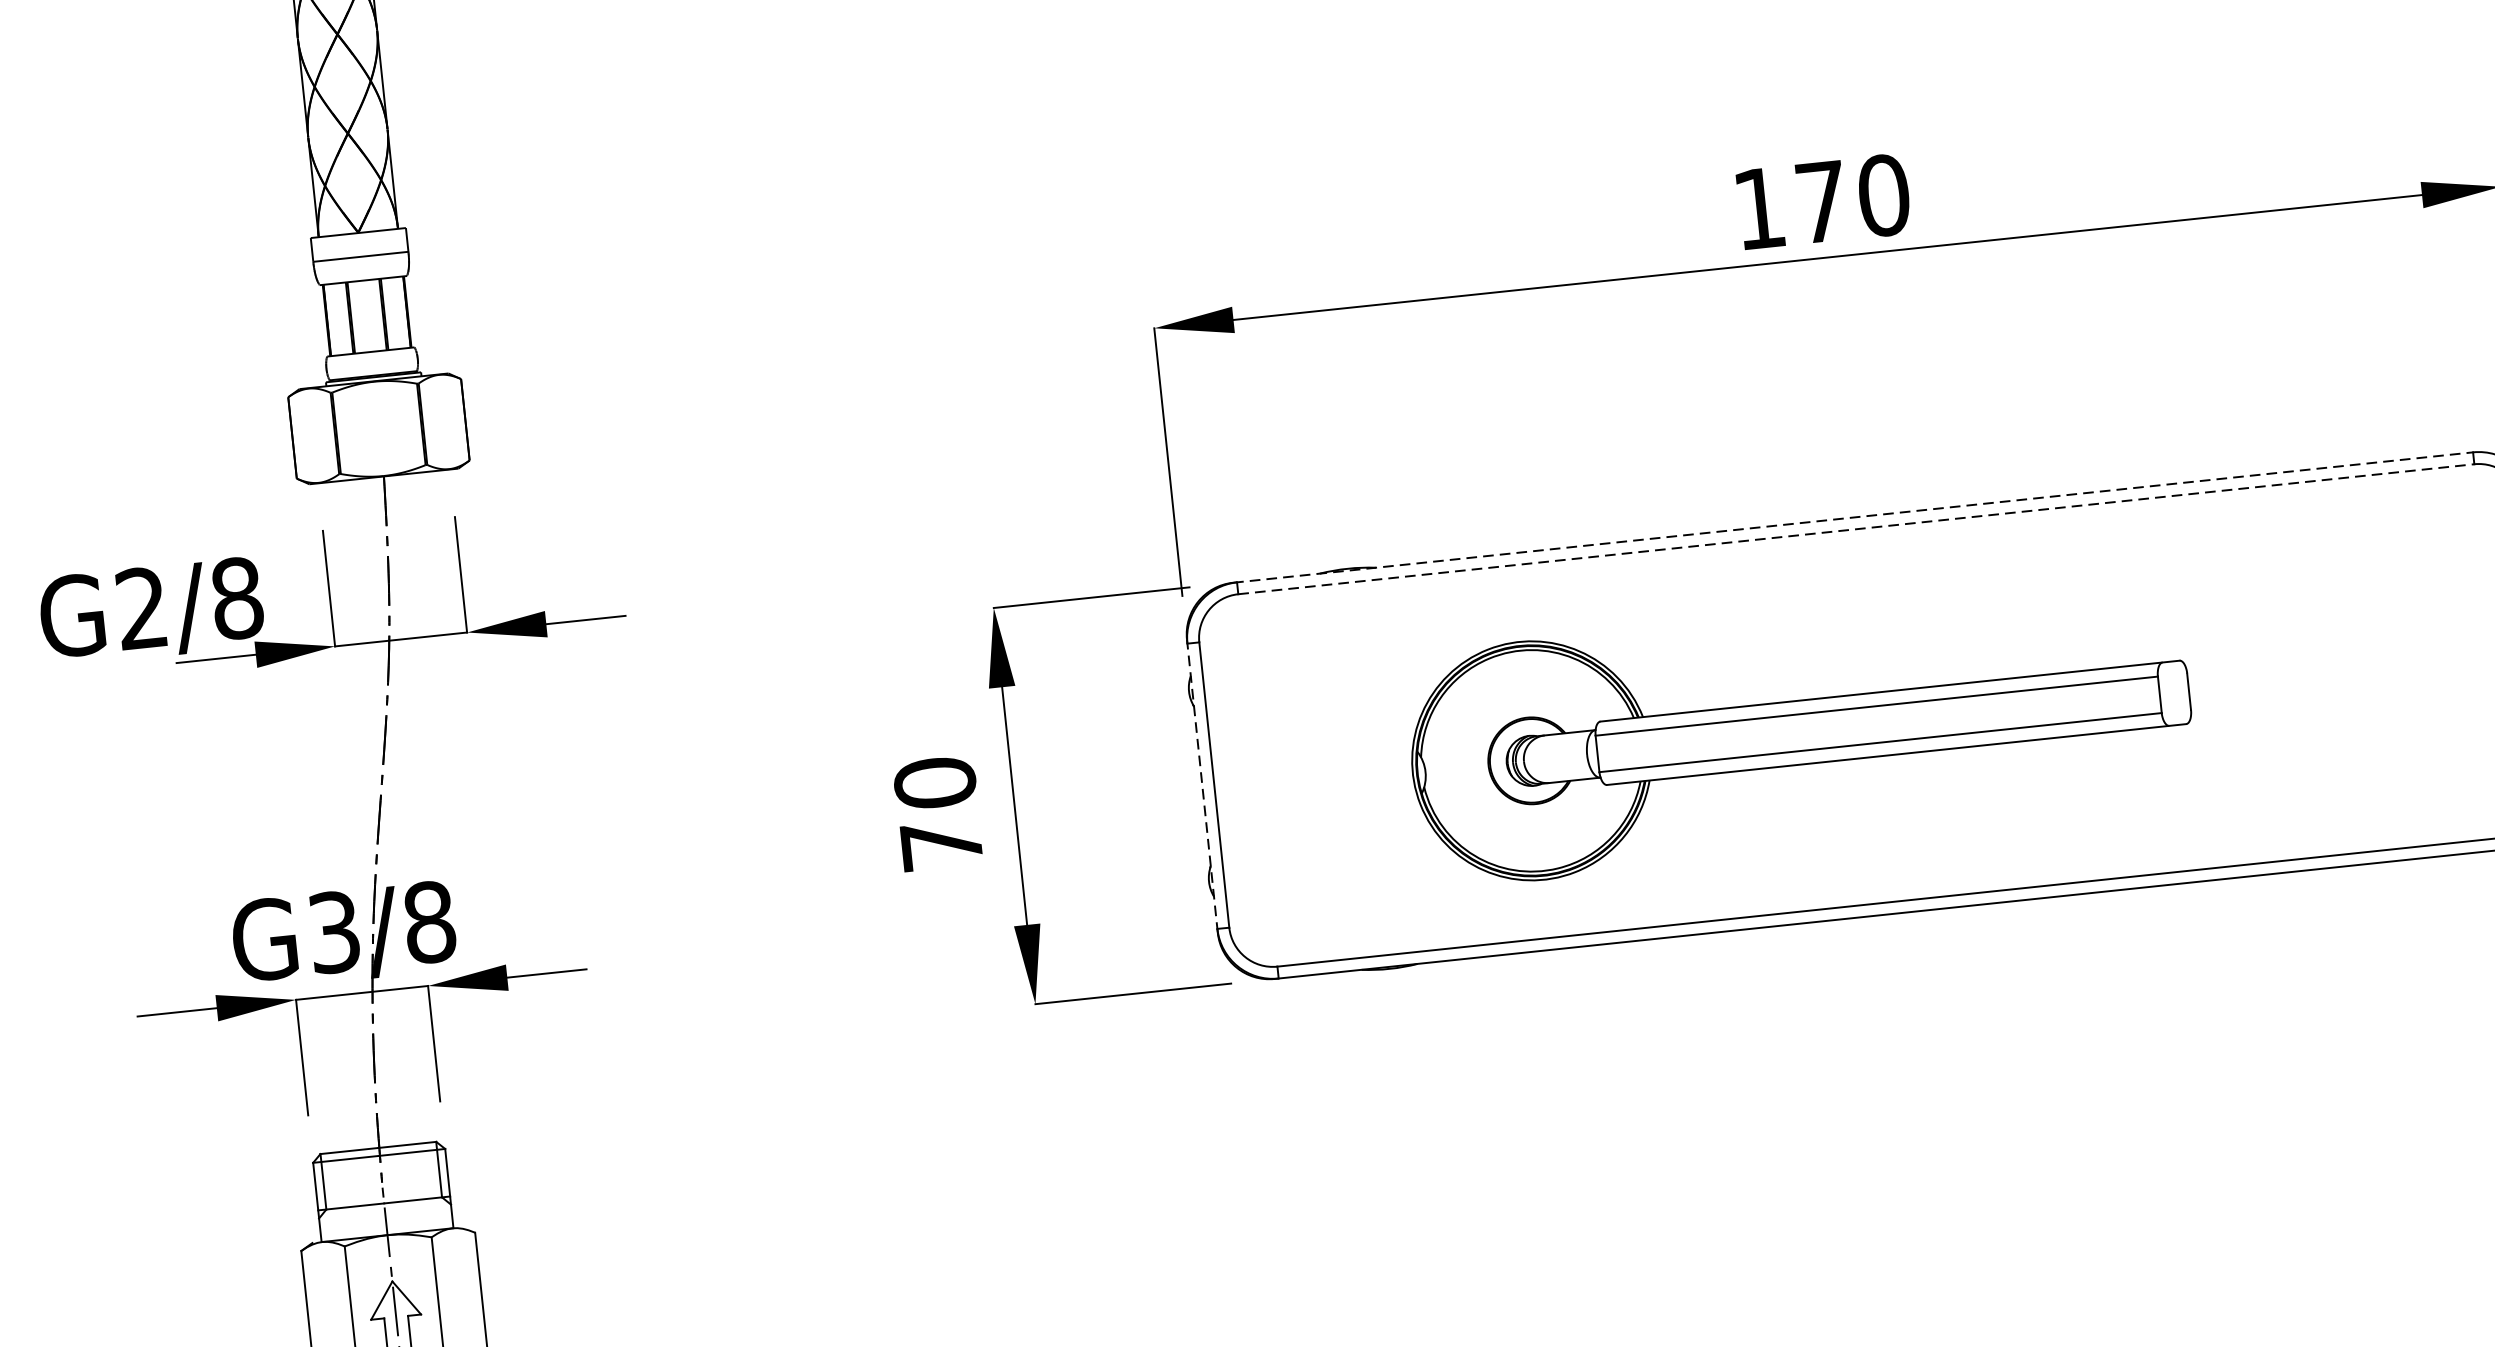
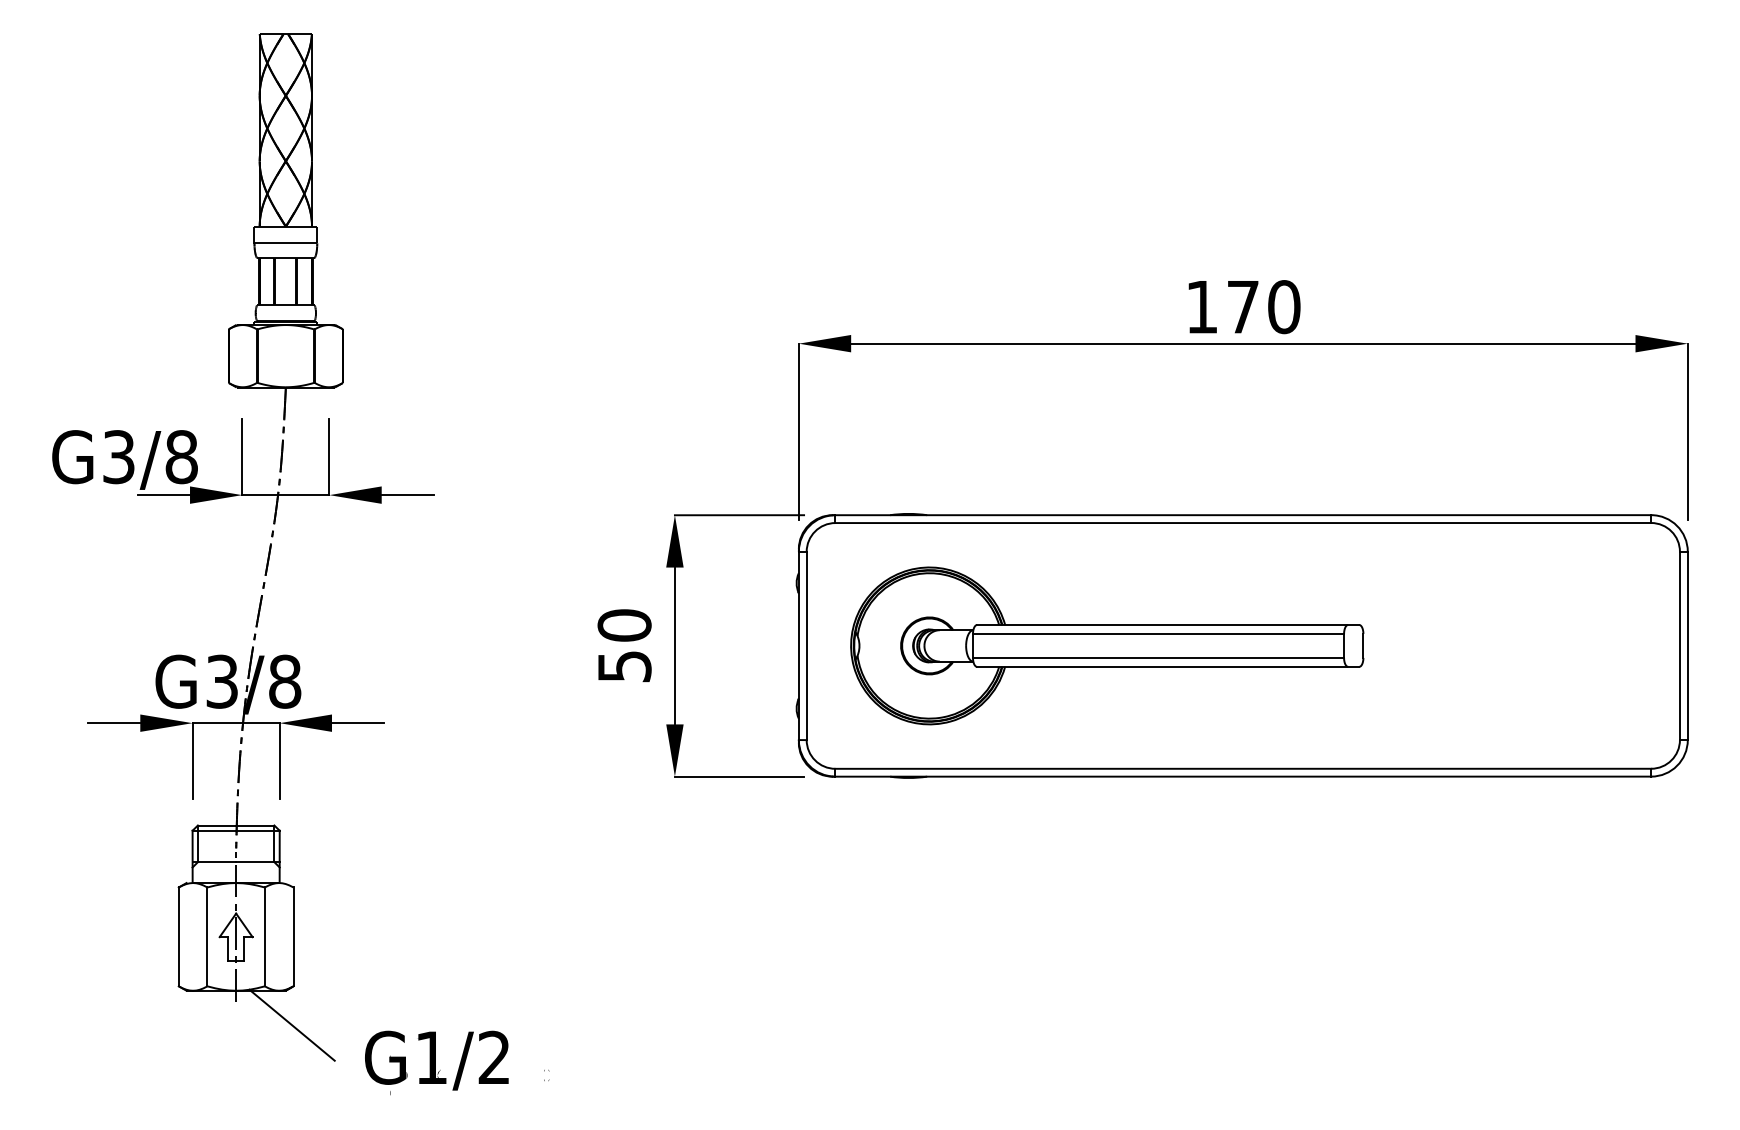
line: (1853, 517) -> (1242, 515), dashed -> solid
line: (1856, 529) -> (1243, 523), dashed -> solid
text: (141, 609) -> (118, 457), G2/8 -> G3/8
part: (1801, 731) -> (1107, 645), moved
line: (1201, 785) -> (798, 645), dashed -> solid
text: (941, 845) -> (624, 666), 70 -> 50

